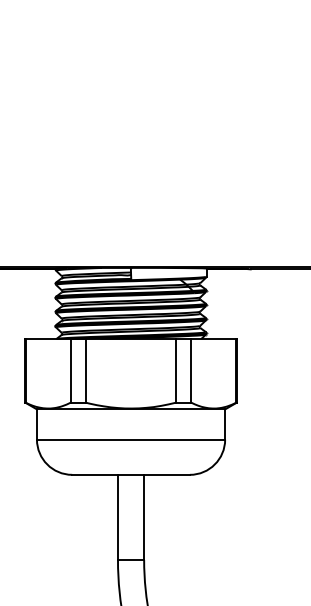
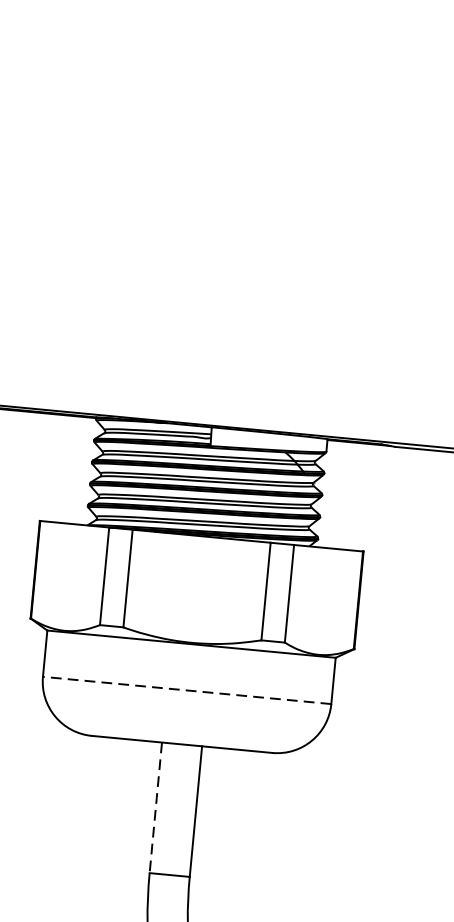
line: (130, 439) -> (186, 690), solid -> dashed
line: (117, 517) -> (155, 807), solid -> dashed

